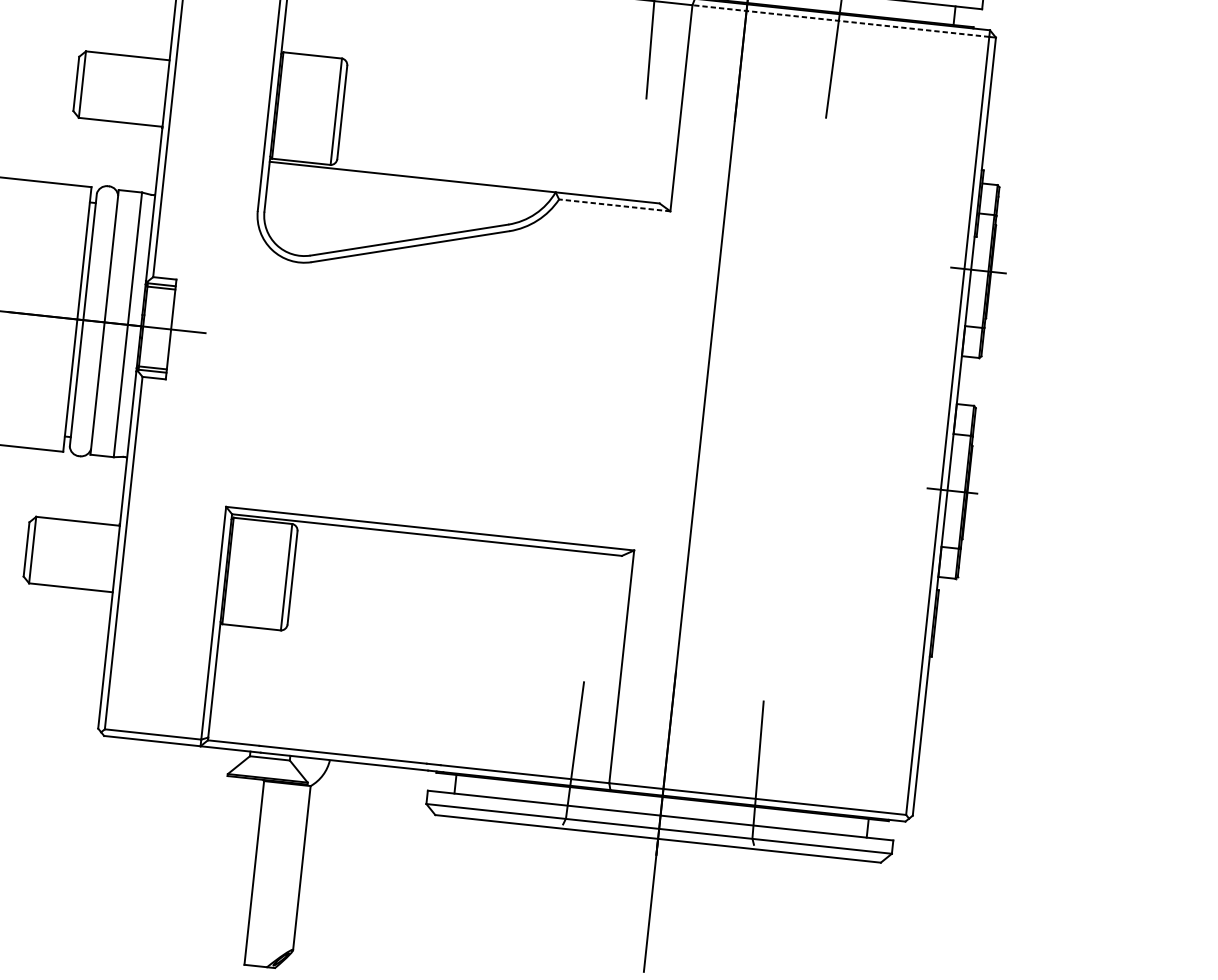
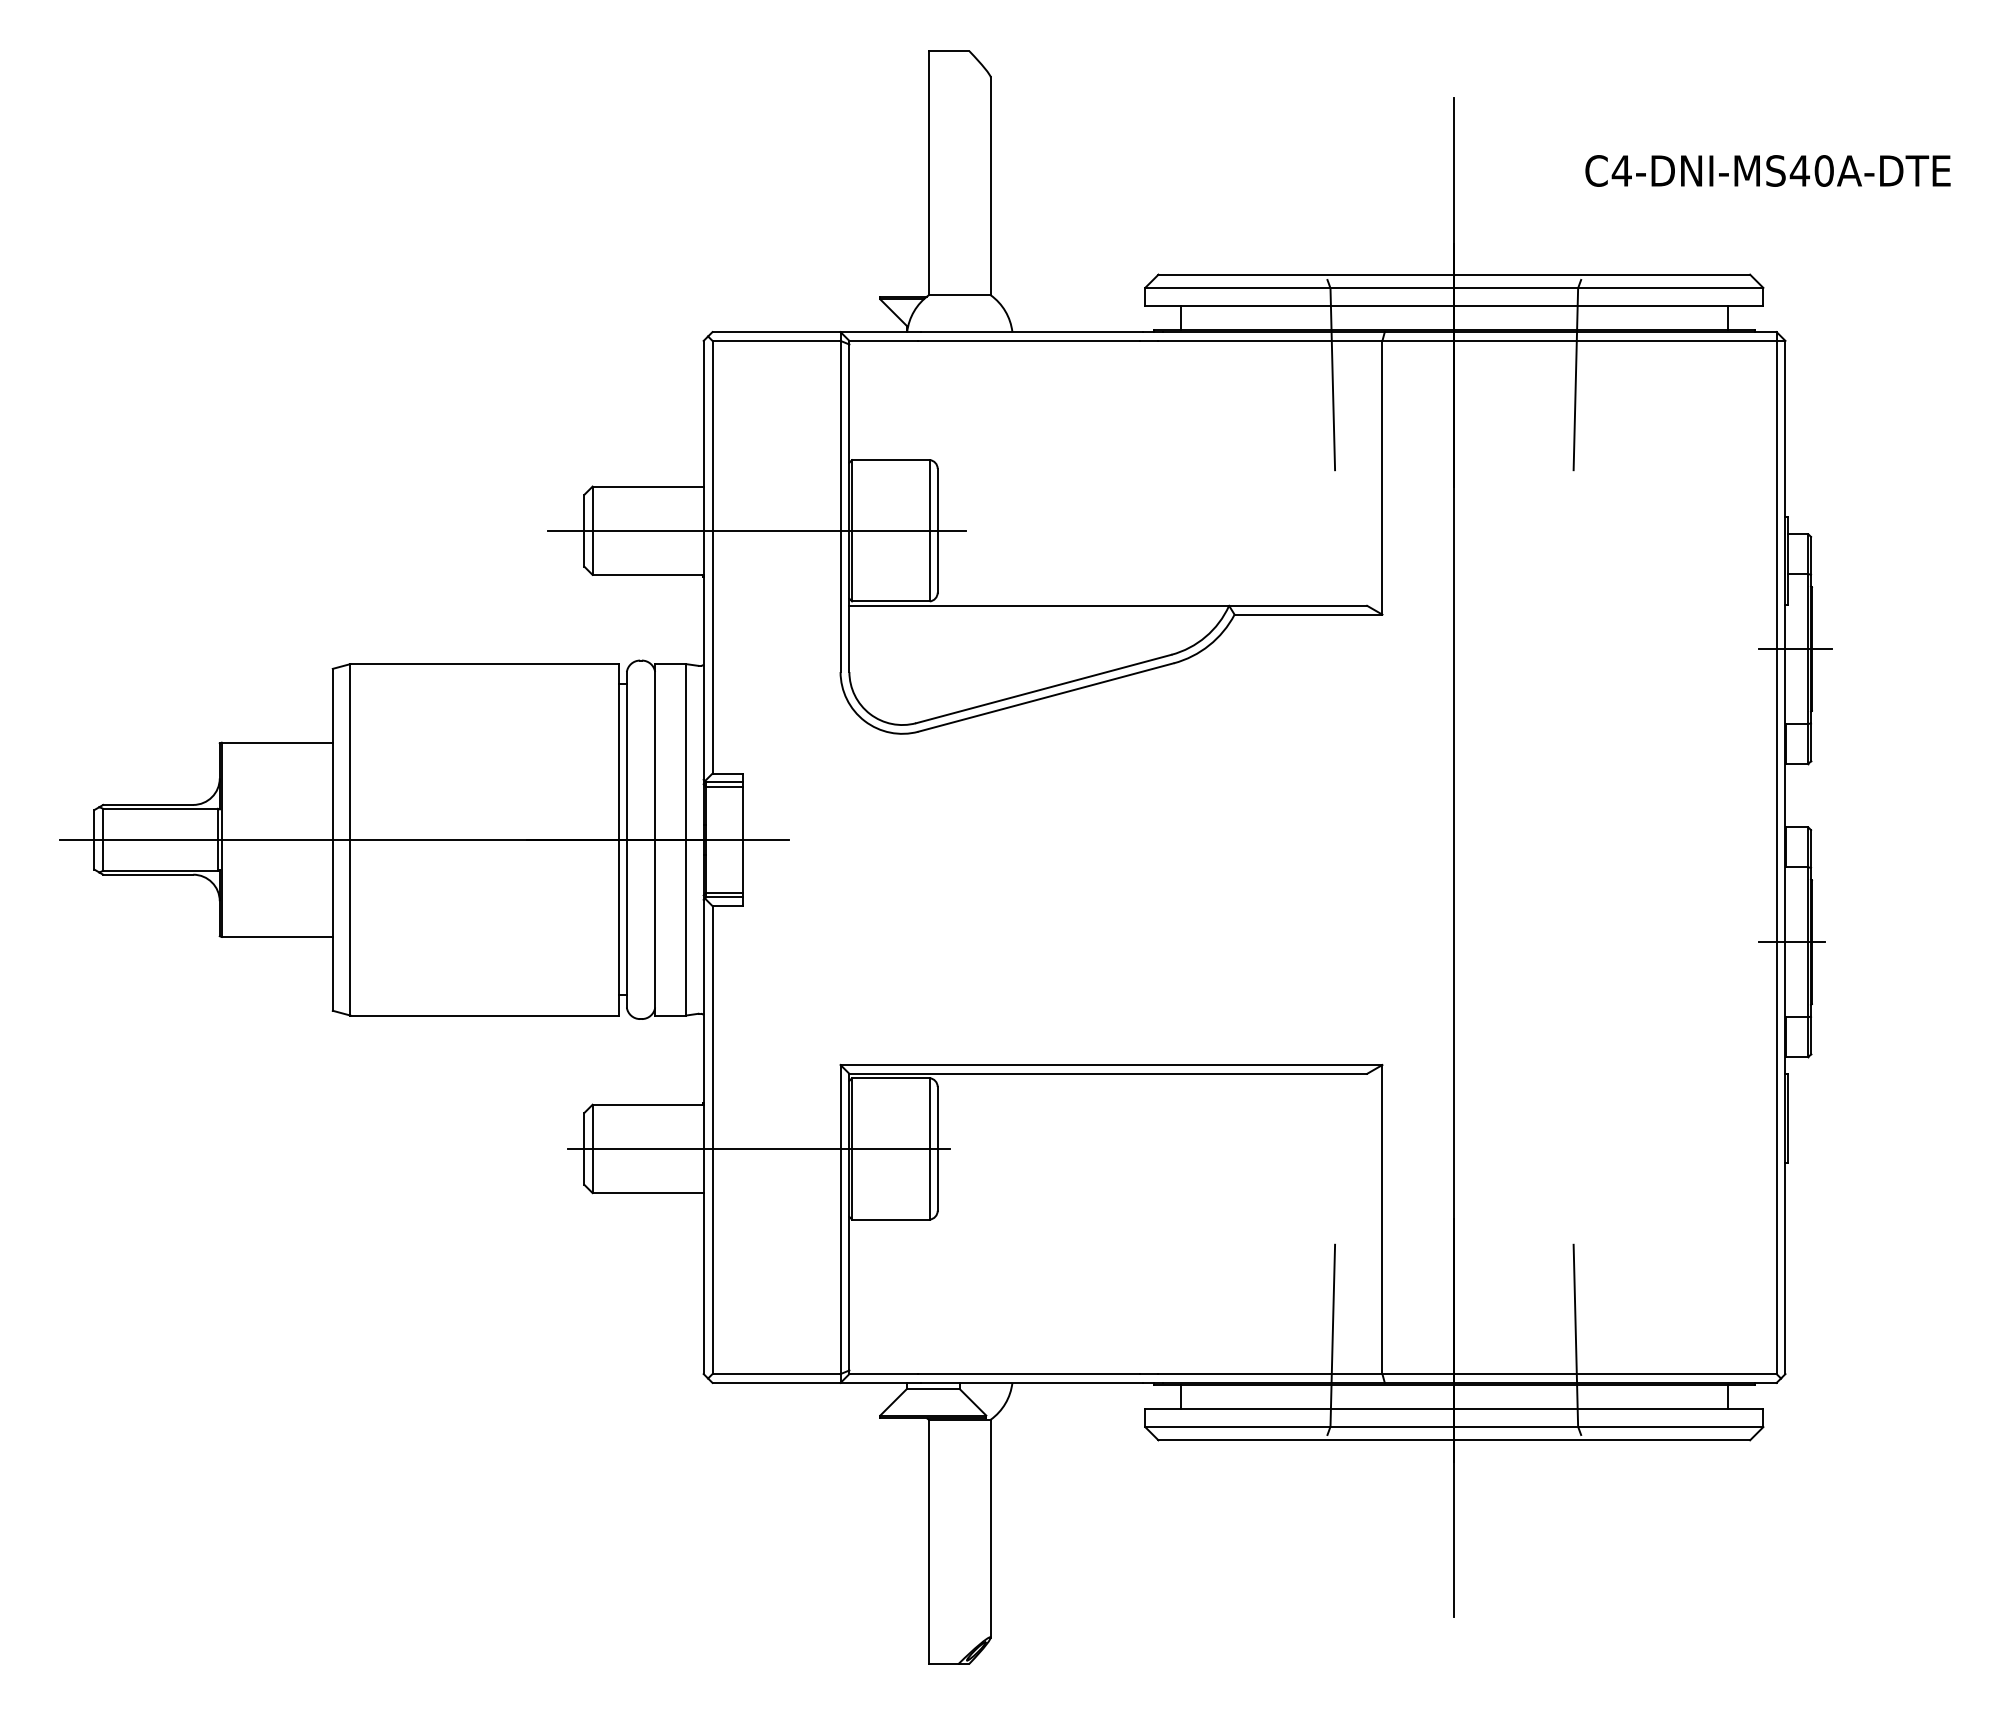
line: (840, 20) -> (1579, 340), dashed -> solid
line: (205, 97) -> (756, 530), added
line: (614, 205) -> (1308, 614), dashed -> solid
line: (157, 563) -> (758, 1148), added

